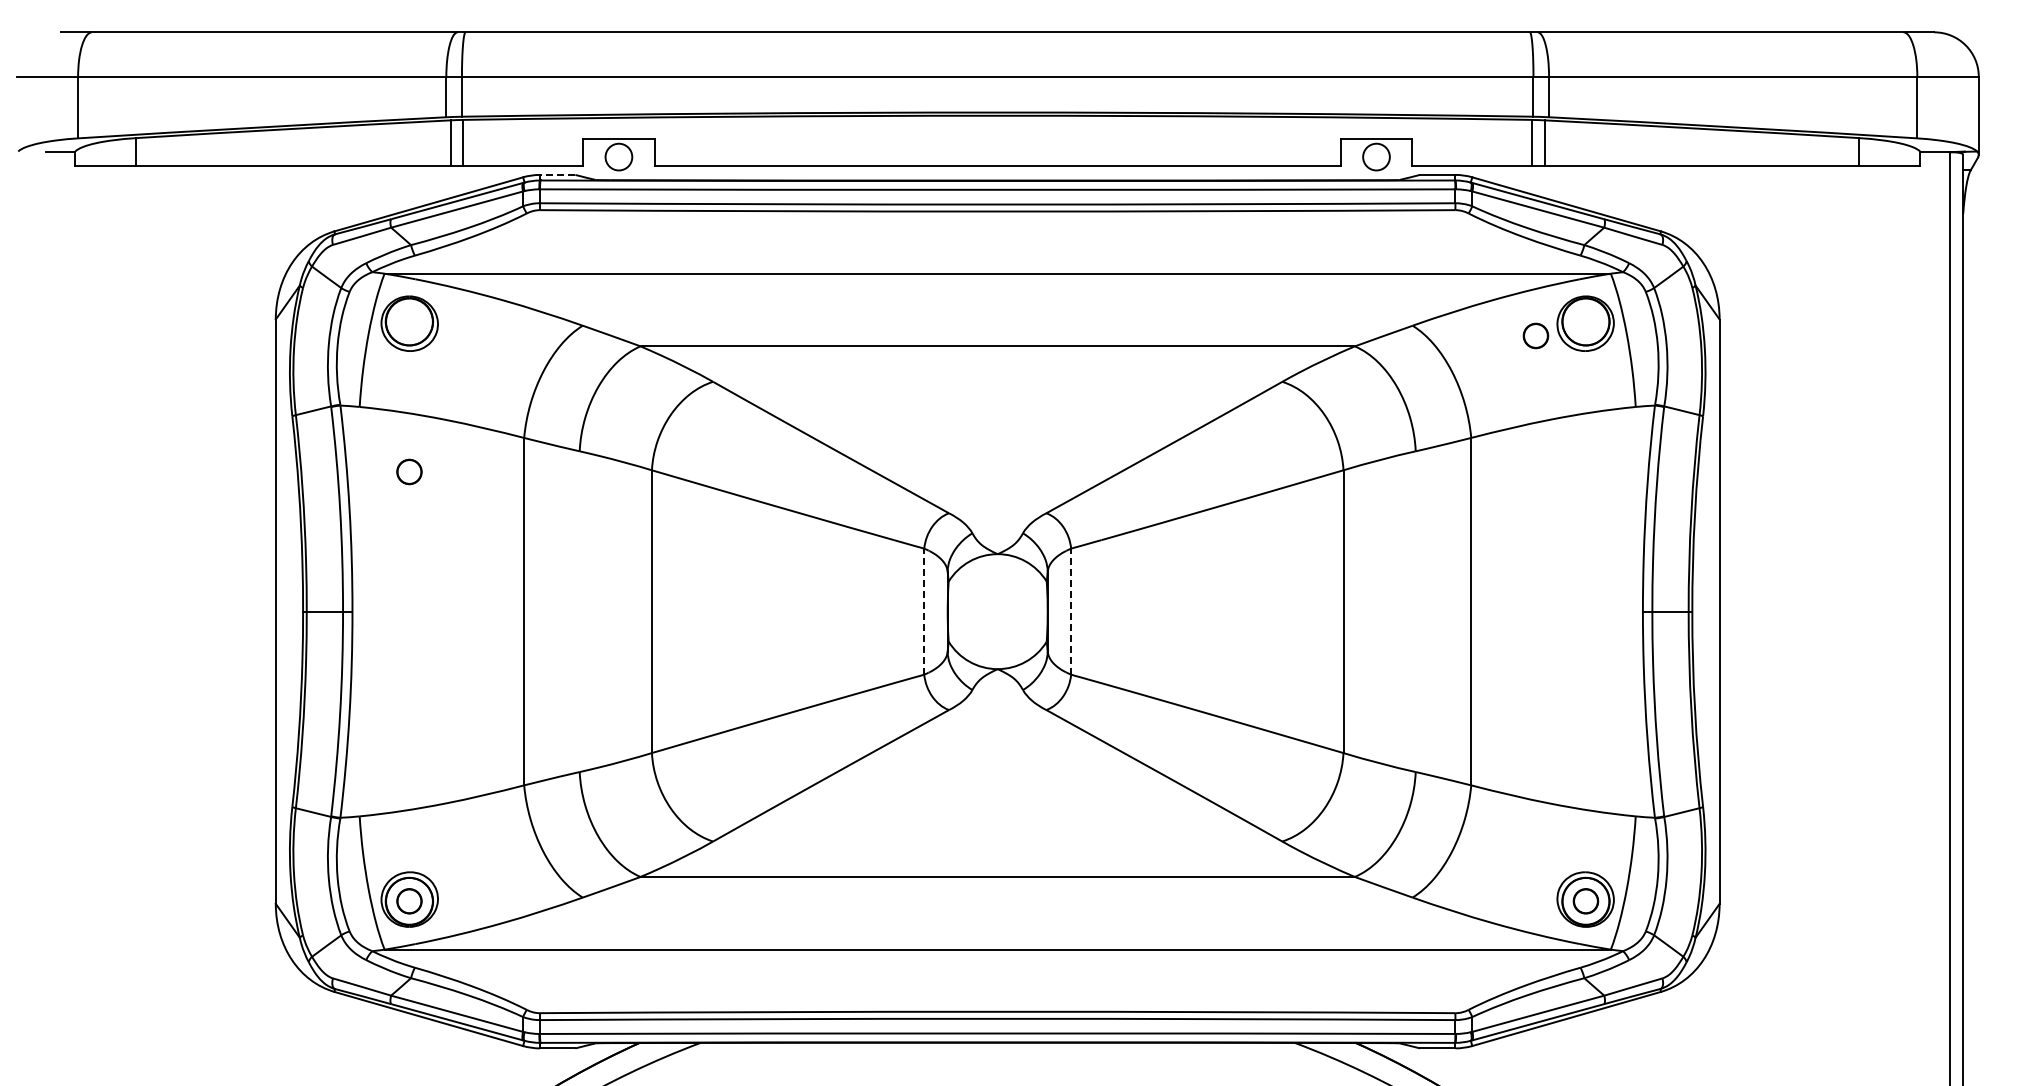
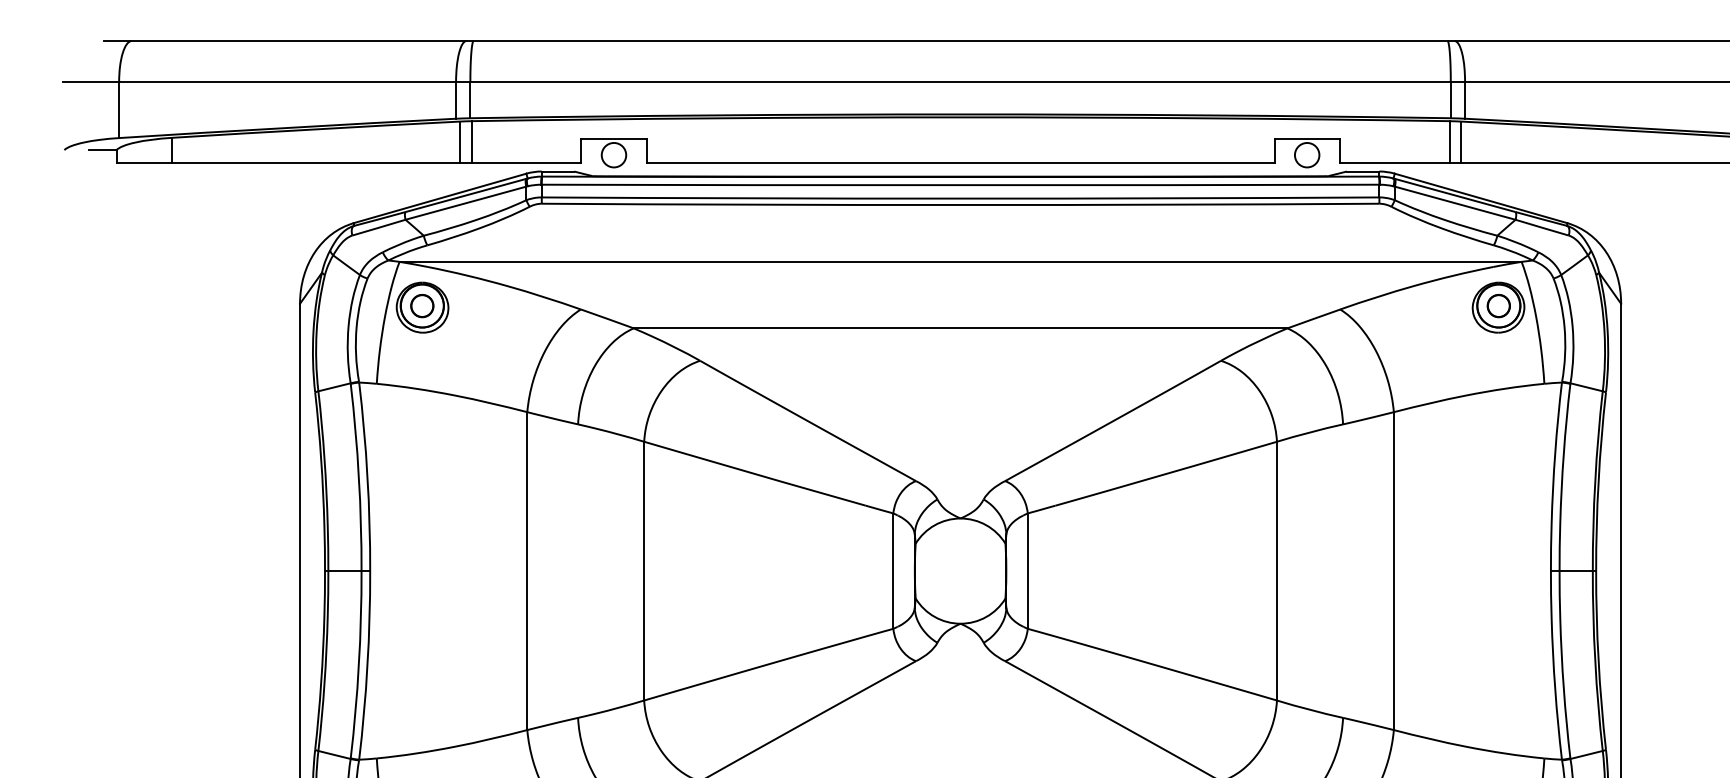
line: (557, 174) -> (557, 171), dashed -> solid
part: (1535, 335) -> (1498, 305), moved
part: (409, 471) -> (422, 305), moved
line: (924, 611) -> (893, 570), dashed -> solid
line: (1071, 611) -> (1028, 570), dashed -> solid

